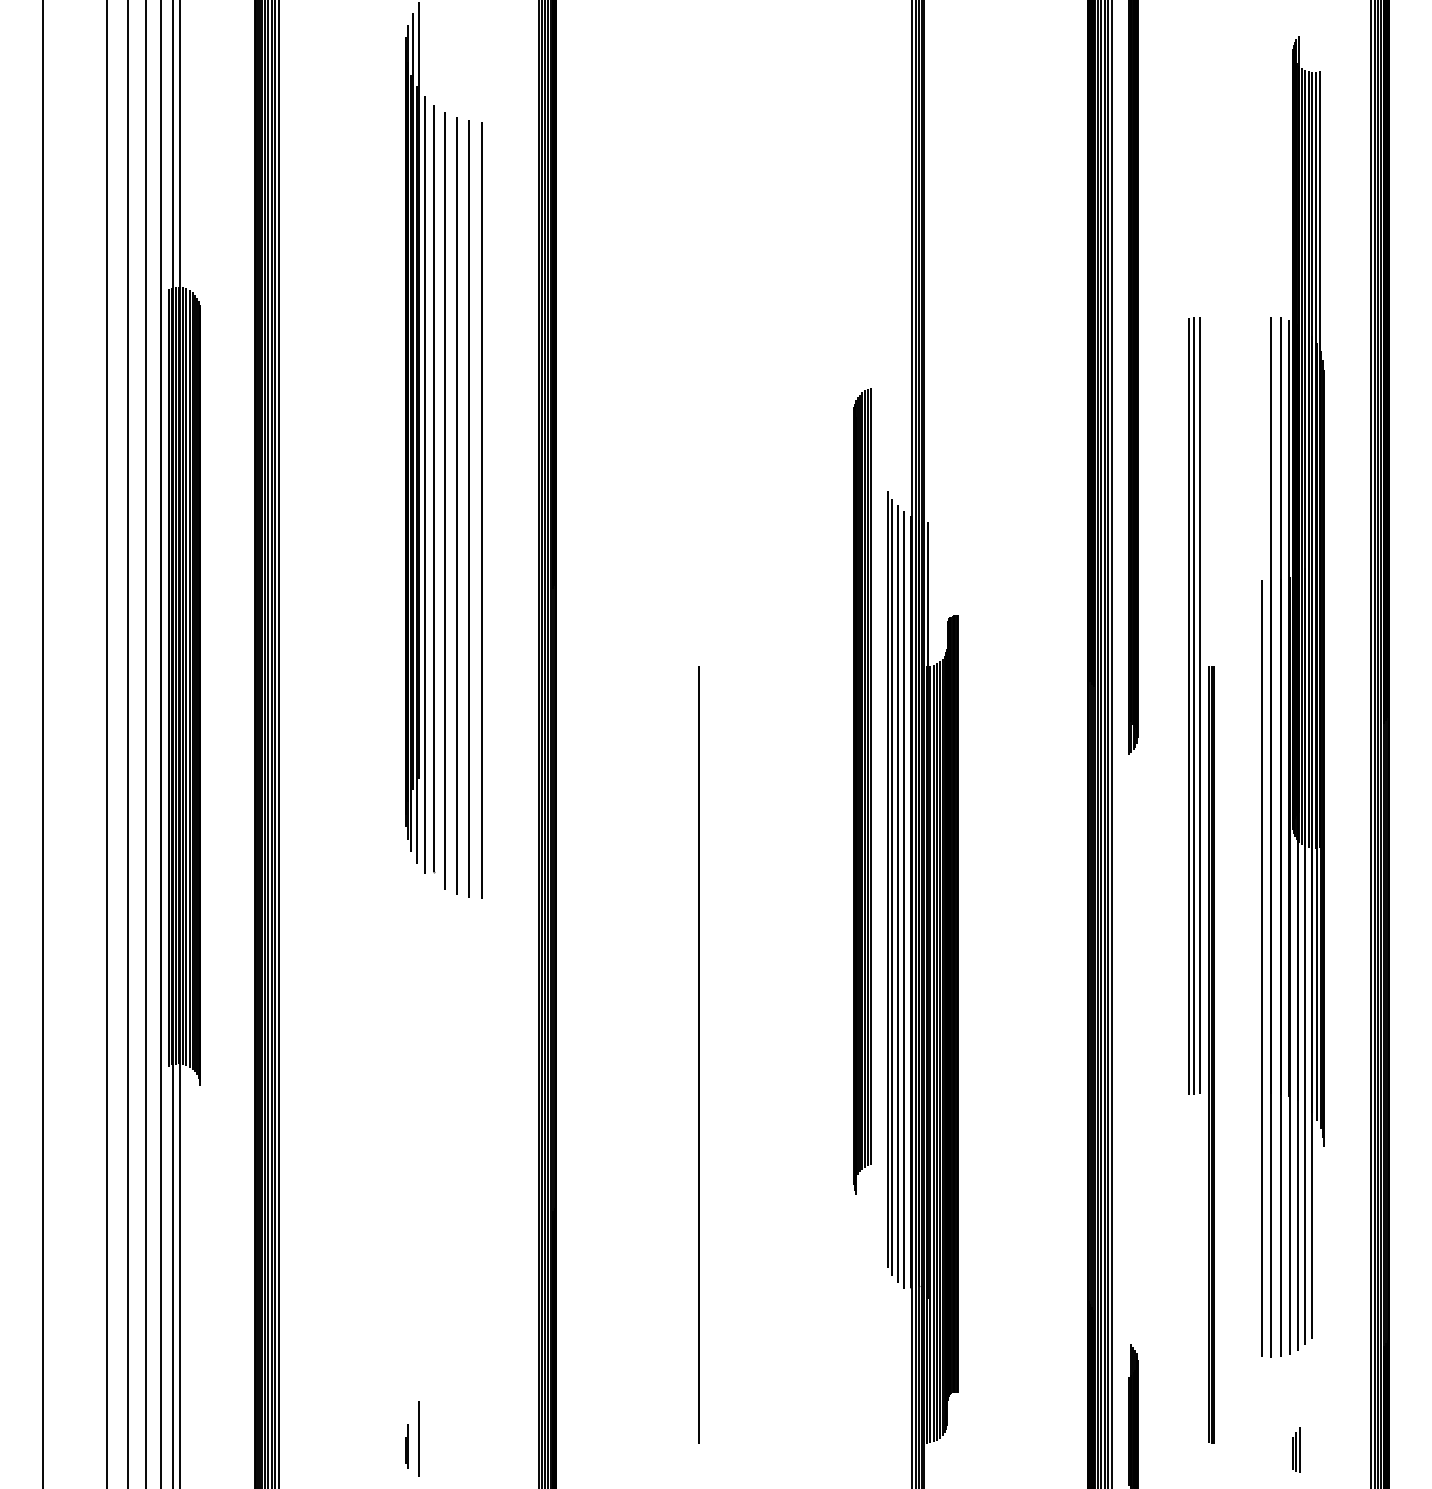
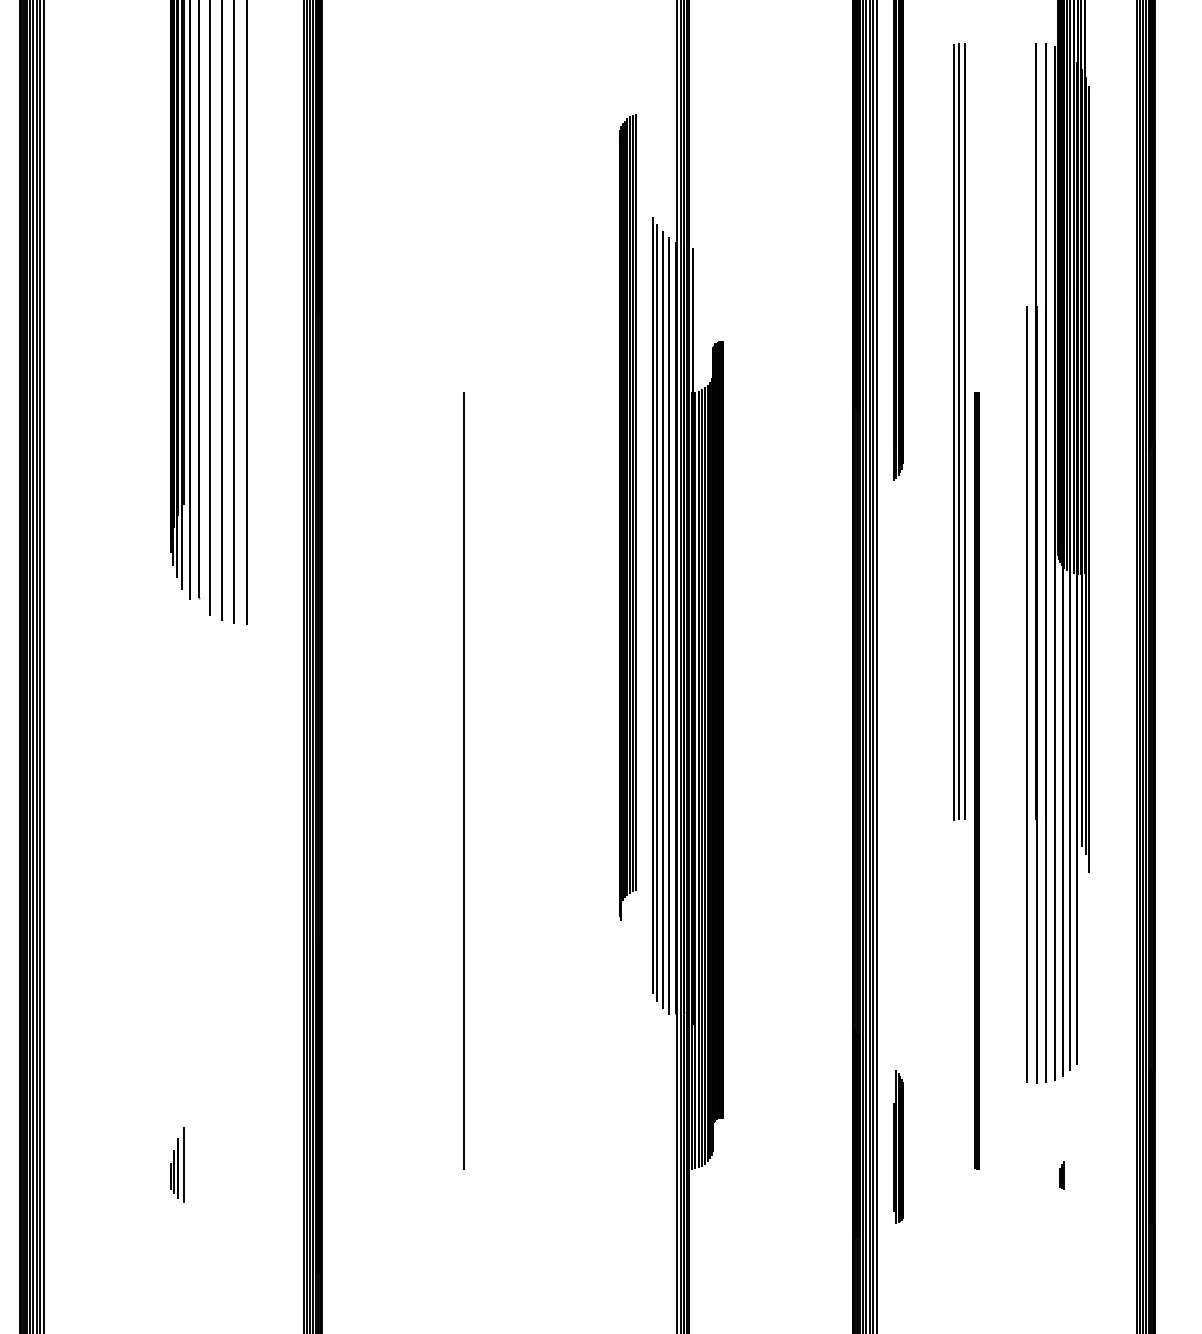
line: (412, 1442) -> (177, 1168), added
part: (1296, 1449) -> (1061, 1175), size x0.62

